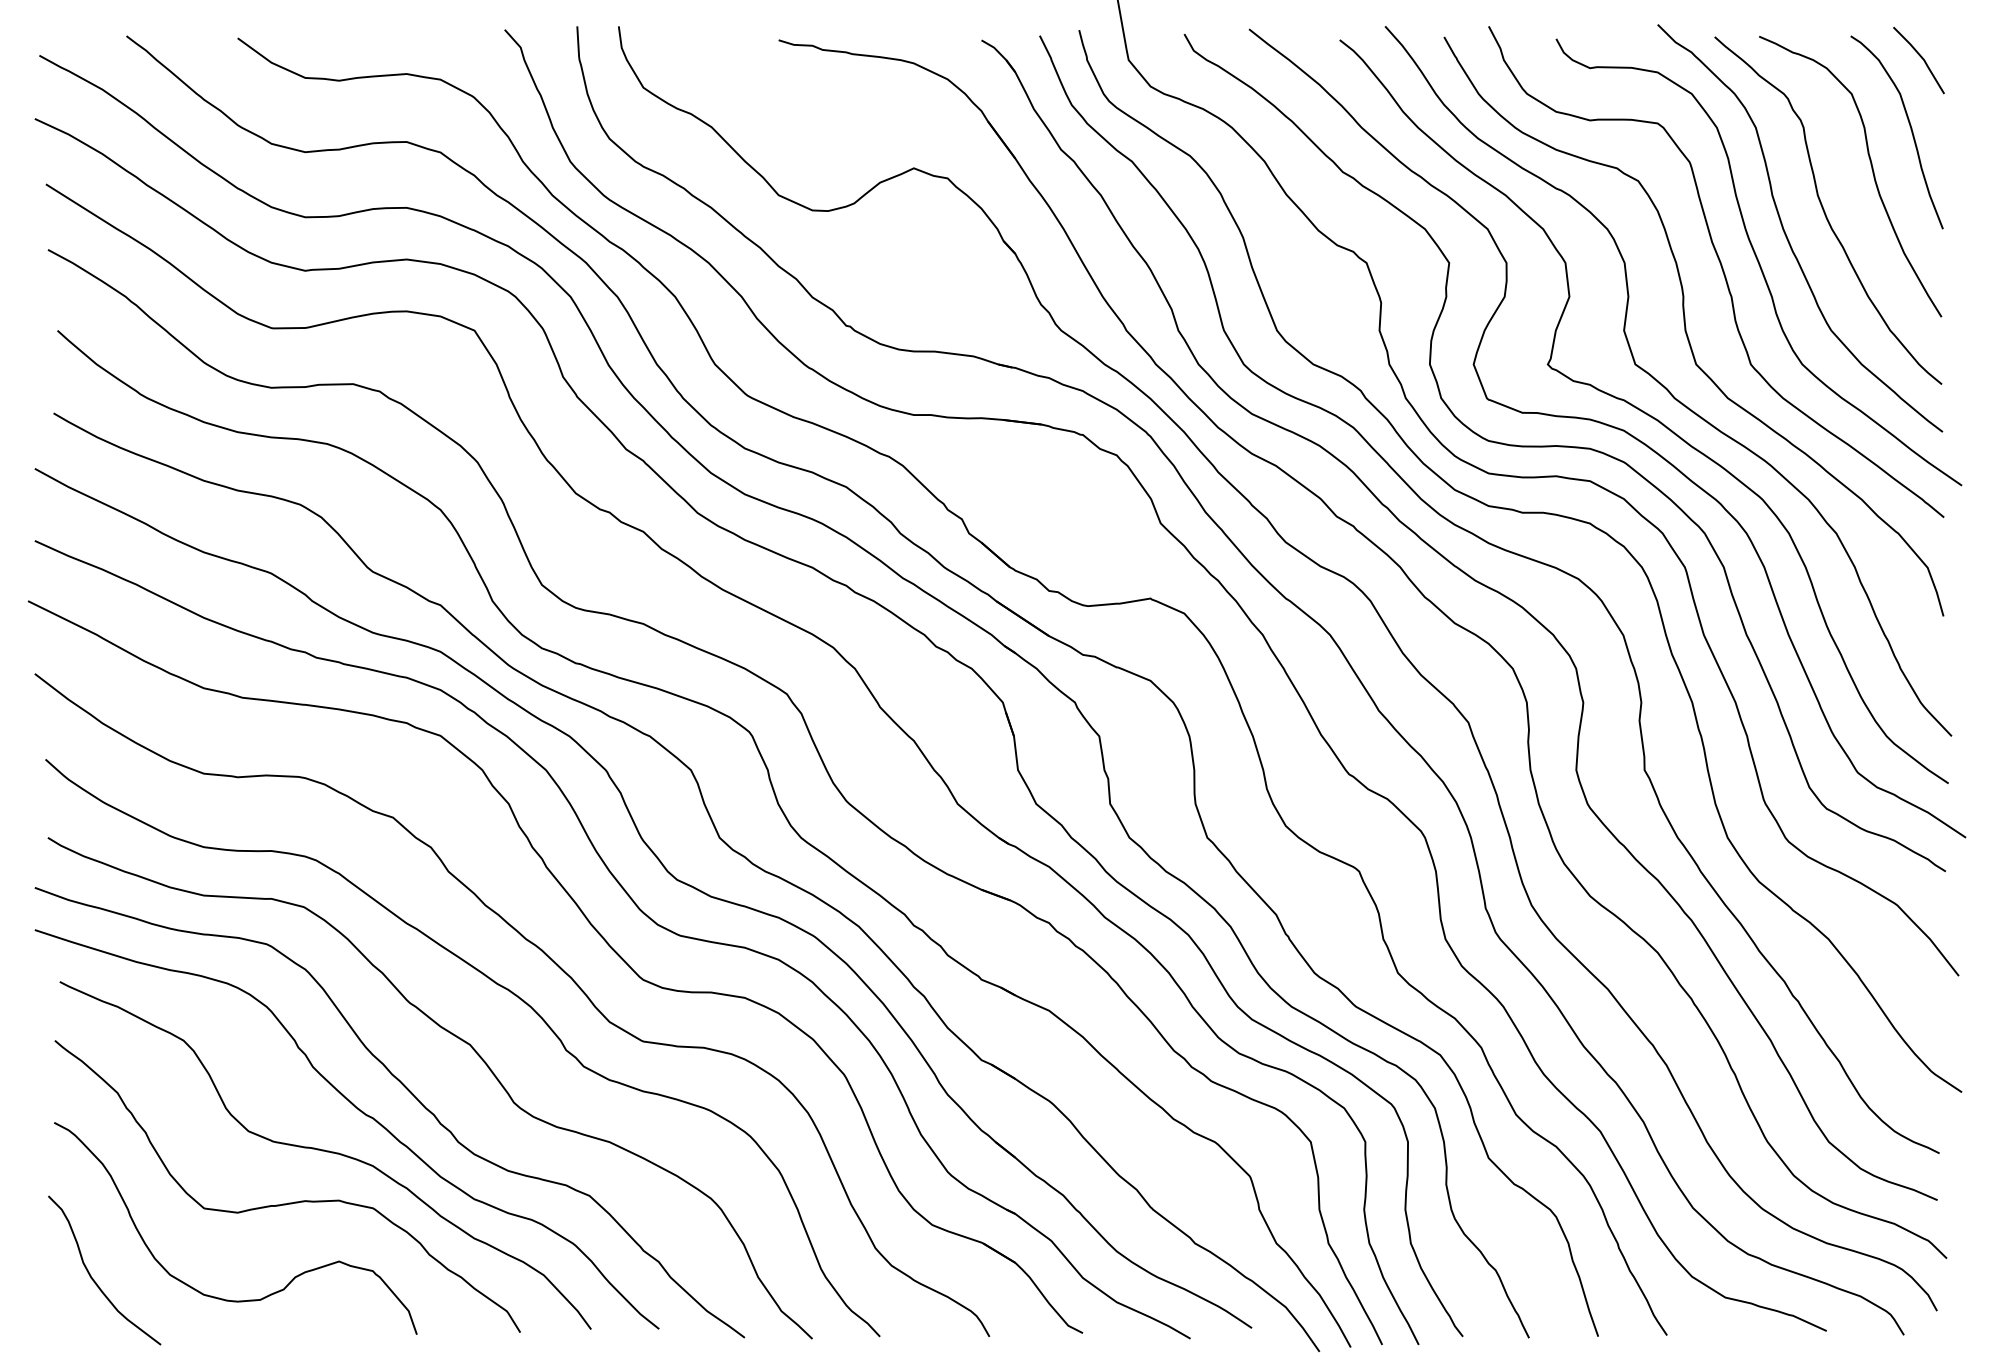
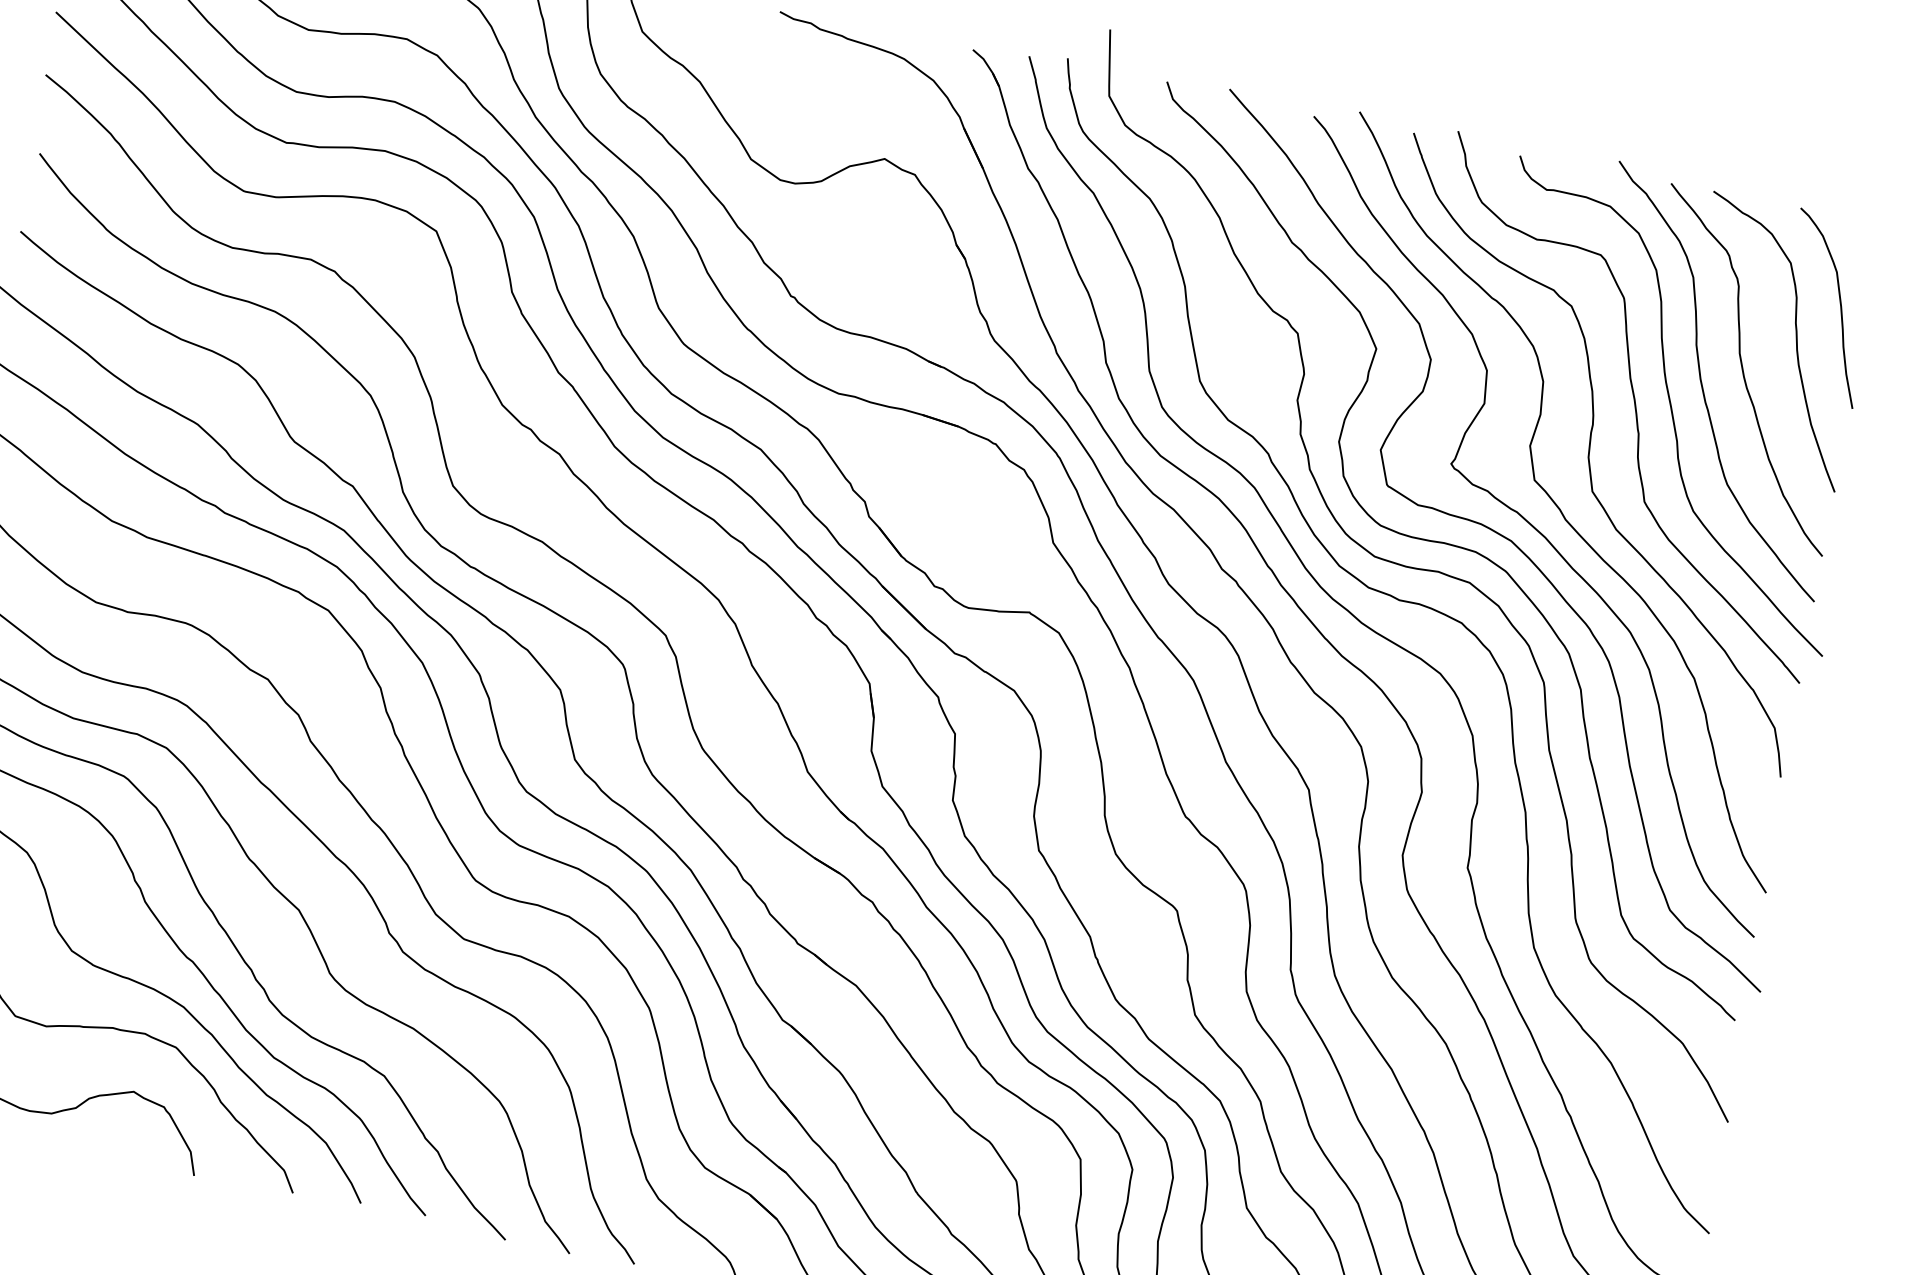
line: (1920, 57) -> (1863, 241), removed

